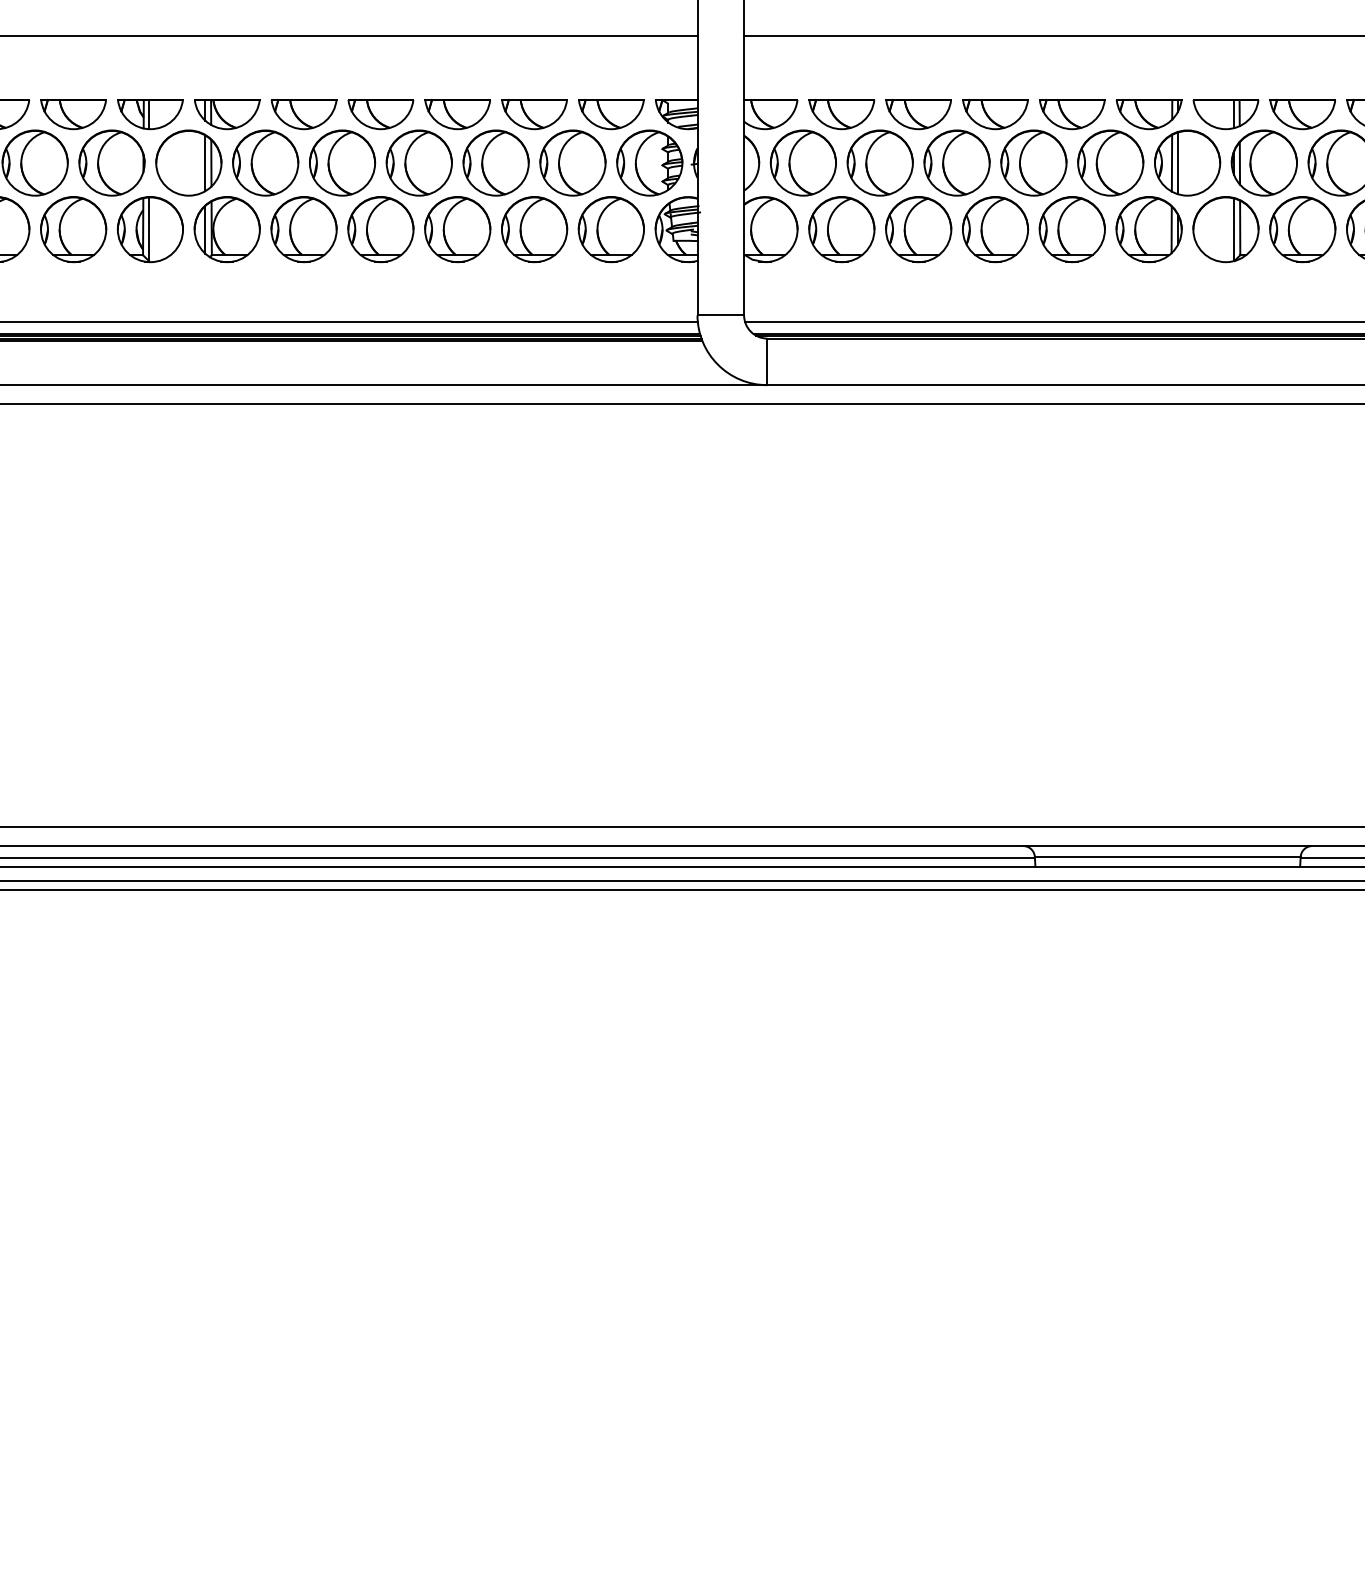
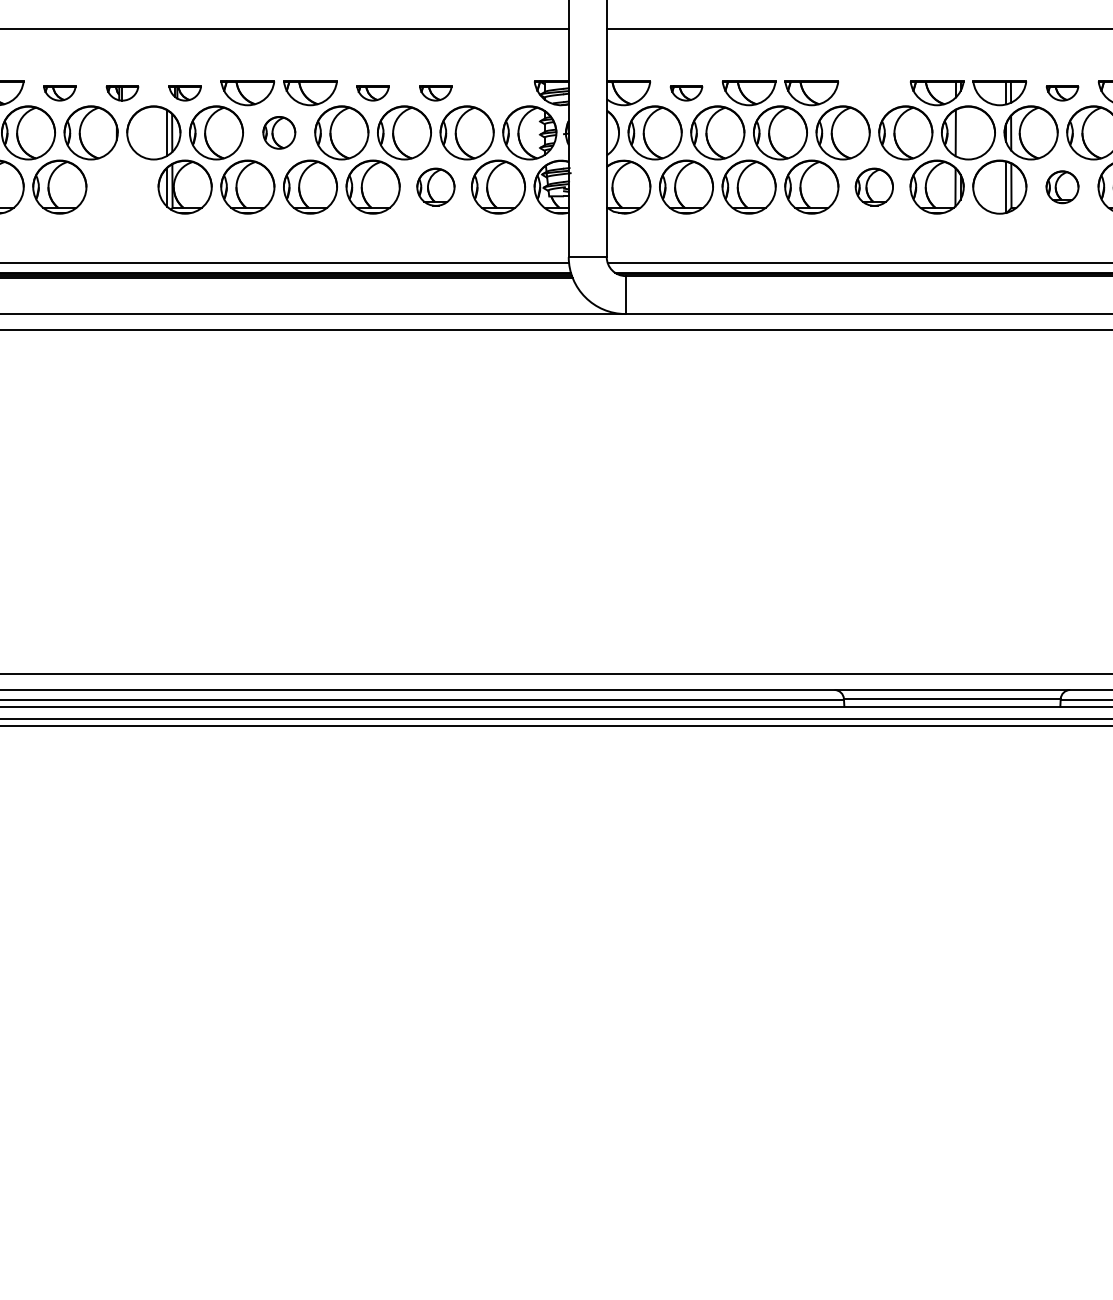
part: (73, 114) -> (59, 93), size x0.6
part: (150, 114) -> (122, 93), size x0.6
part: (227, 114) -> (185, 93), size x0.6
part: (457, 114) -> (372, 93), size x0.6
part: (534, 114) -> (435, 93), size x0.6
part: (611, 114) -> (498, 93), removed
part: (841, 114) -> (686, 93), size x0.6
part: (1072, 114) -> (874, 93), removed
part: (1302, 114) -> (1062, 93), size x0.6
part: (342, 162) -> (279, 132), size x0.6
line: (1178, 163) -> (961, 133), removed
part: (149, 229) -> (121, 187), removed
part: (534, 229) -> (435, 187), size x0.7
part: (1071, 229) -> (873, 187), size x0.7
part: (1302, 229) -> (1062, 187), size x0.6

